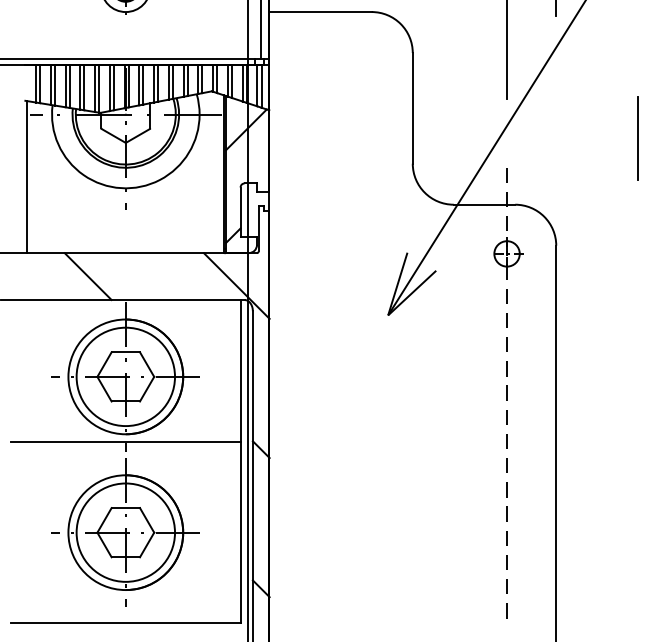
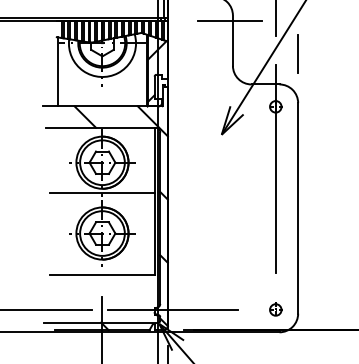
line: (405, 63) -> (229, 20), added
line: (636, 136) -> (297, 53), moved
line: (506, 391) -> (275, 169), dashed -> solid

